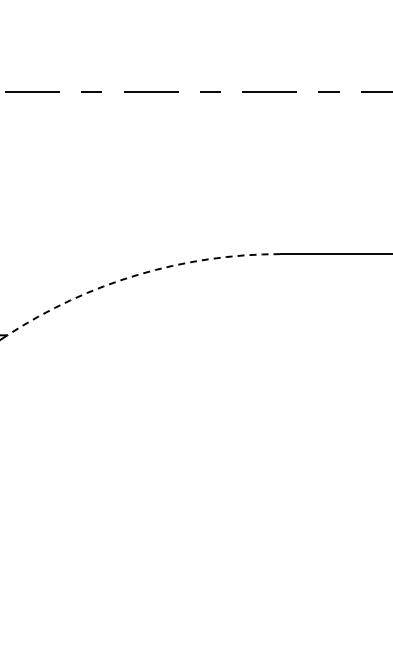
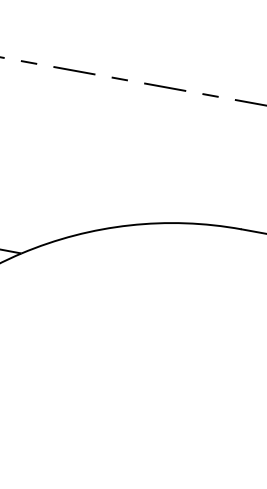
arc: (137, 274) -> (129, 225), dashed -> solid

